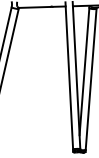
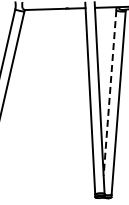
line: (84, 71) -> (110, 92), solid -> dashed

